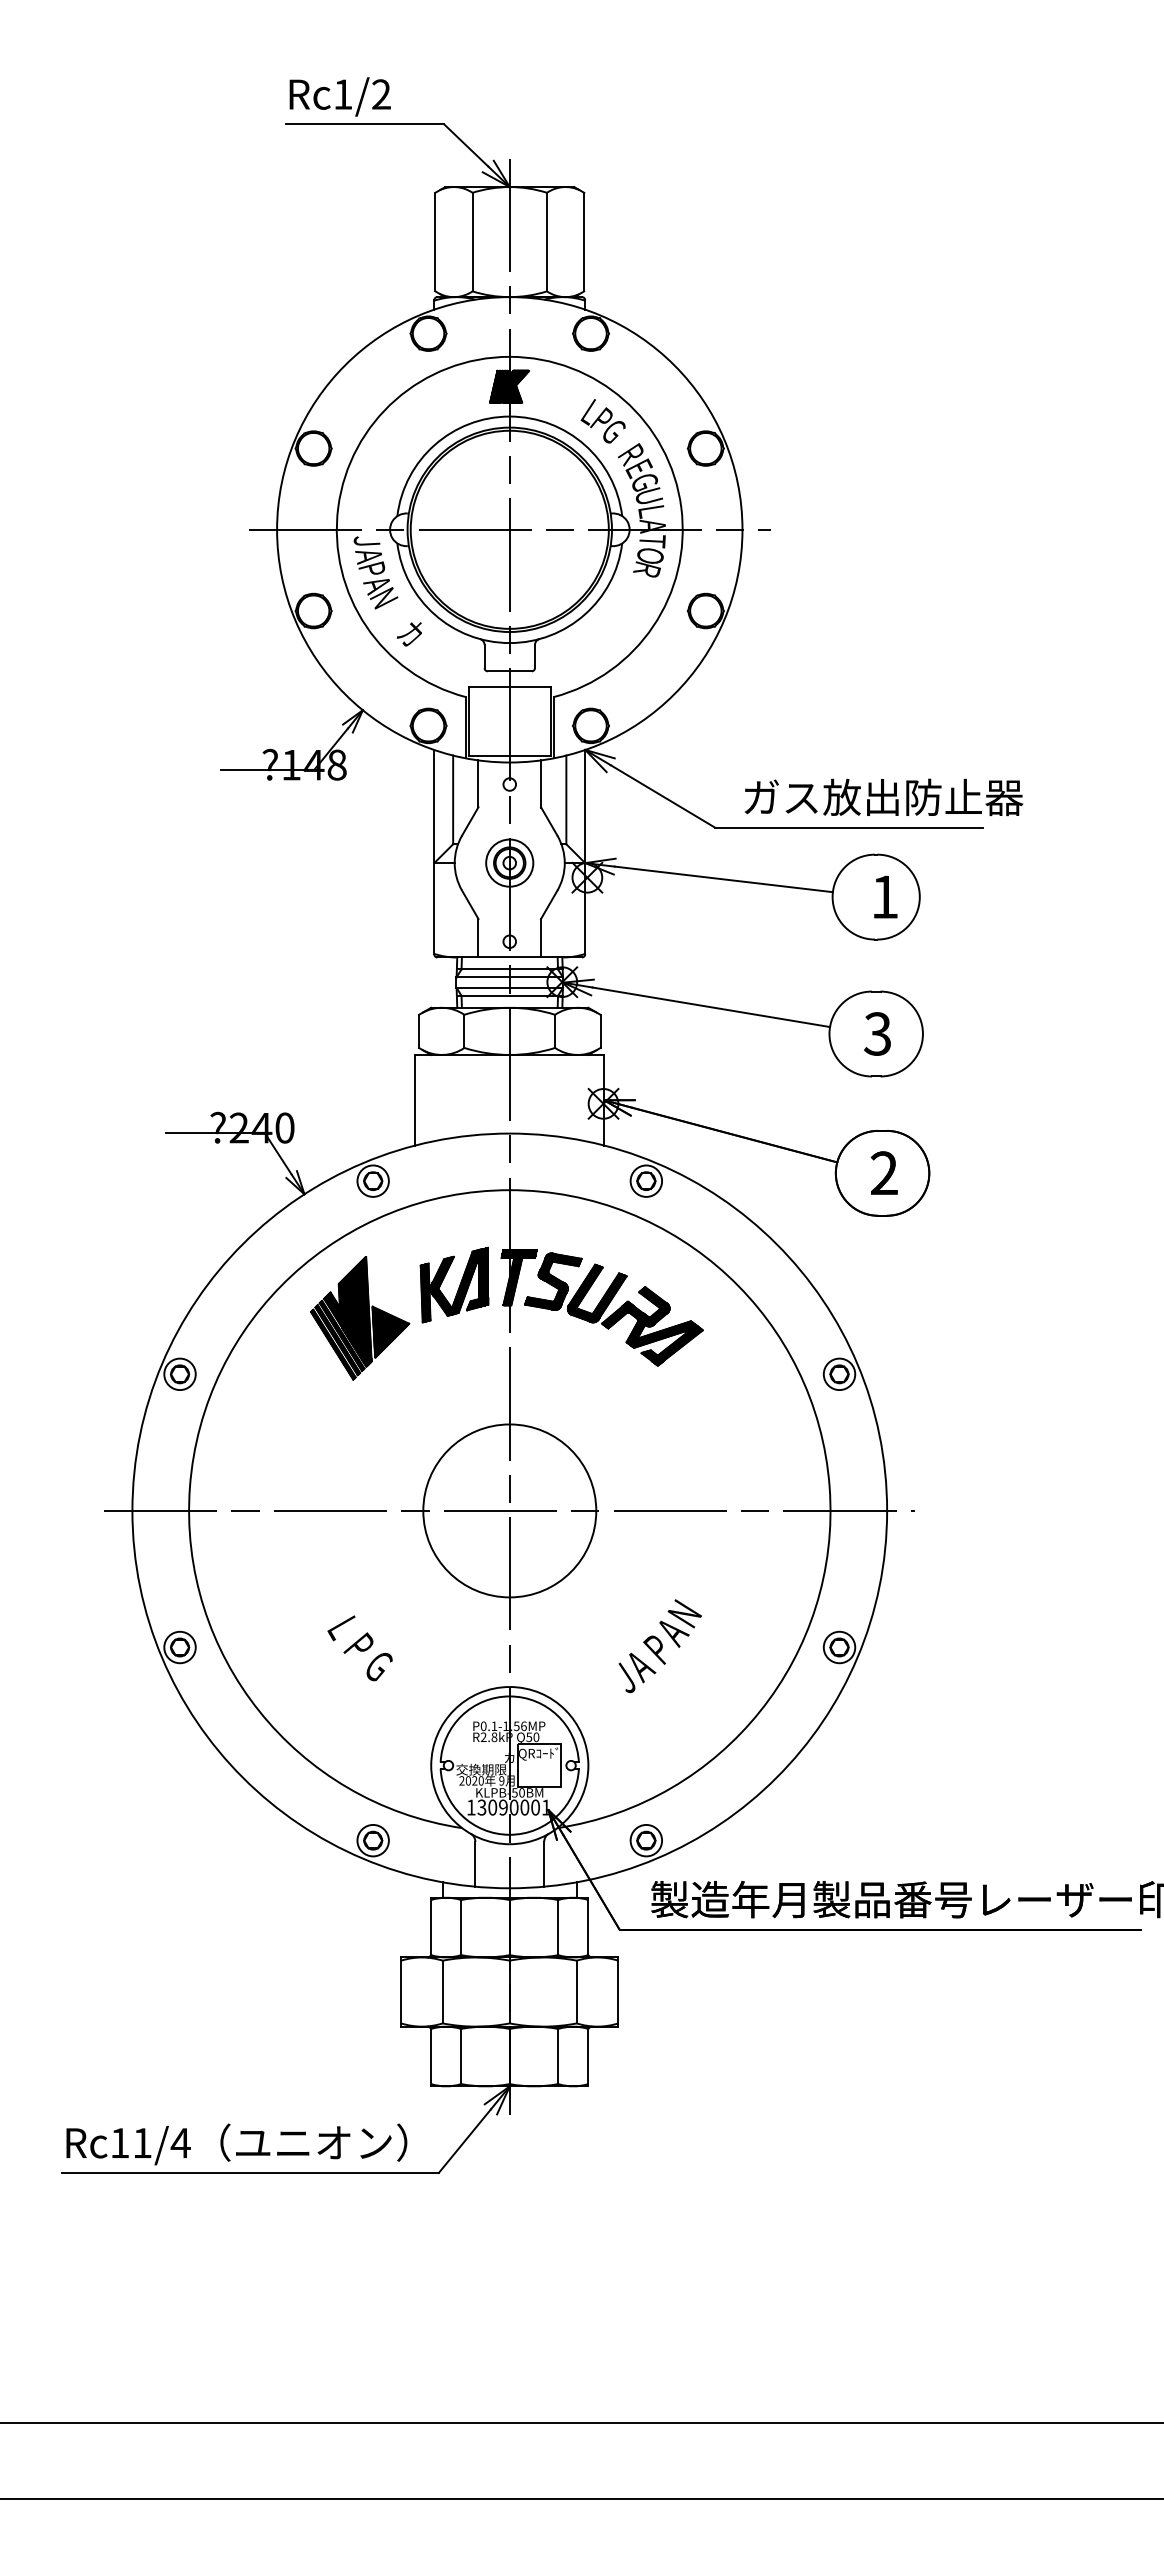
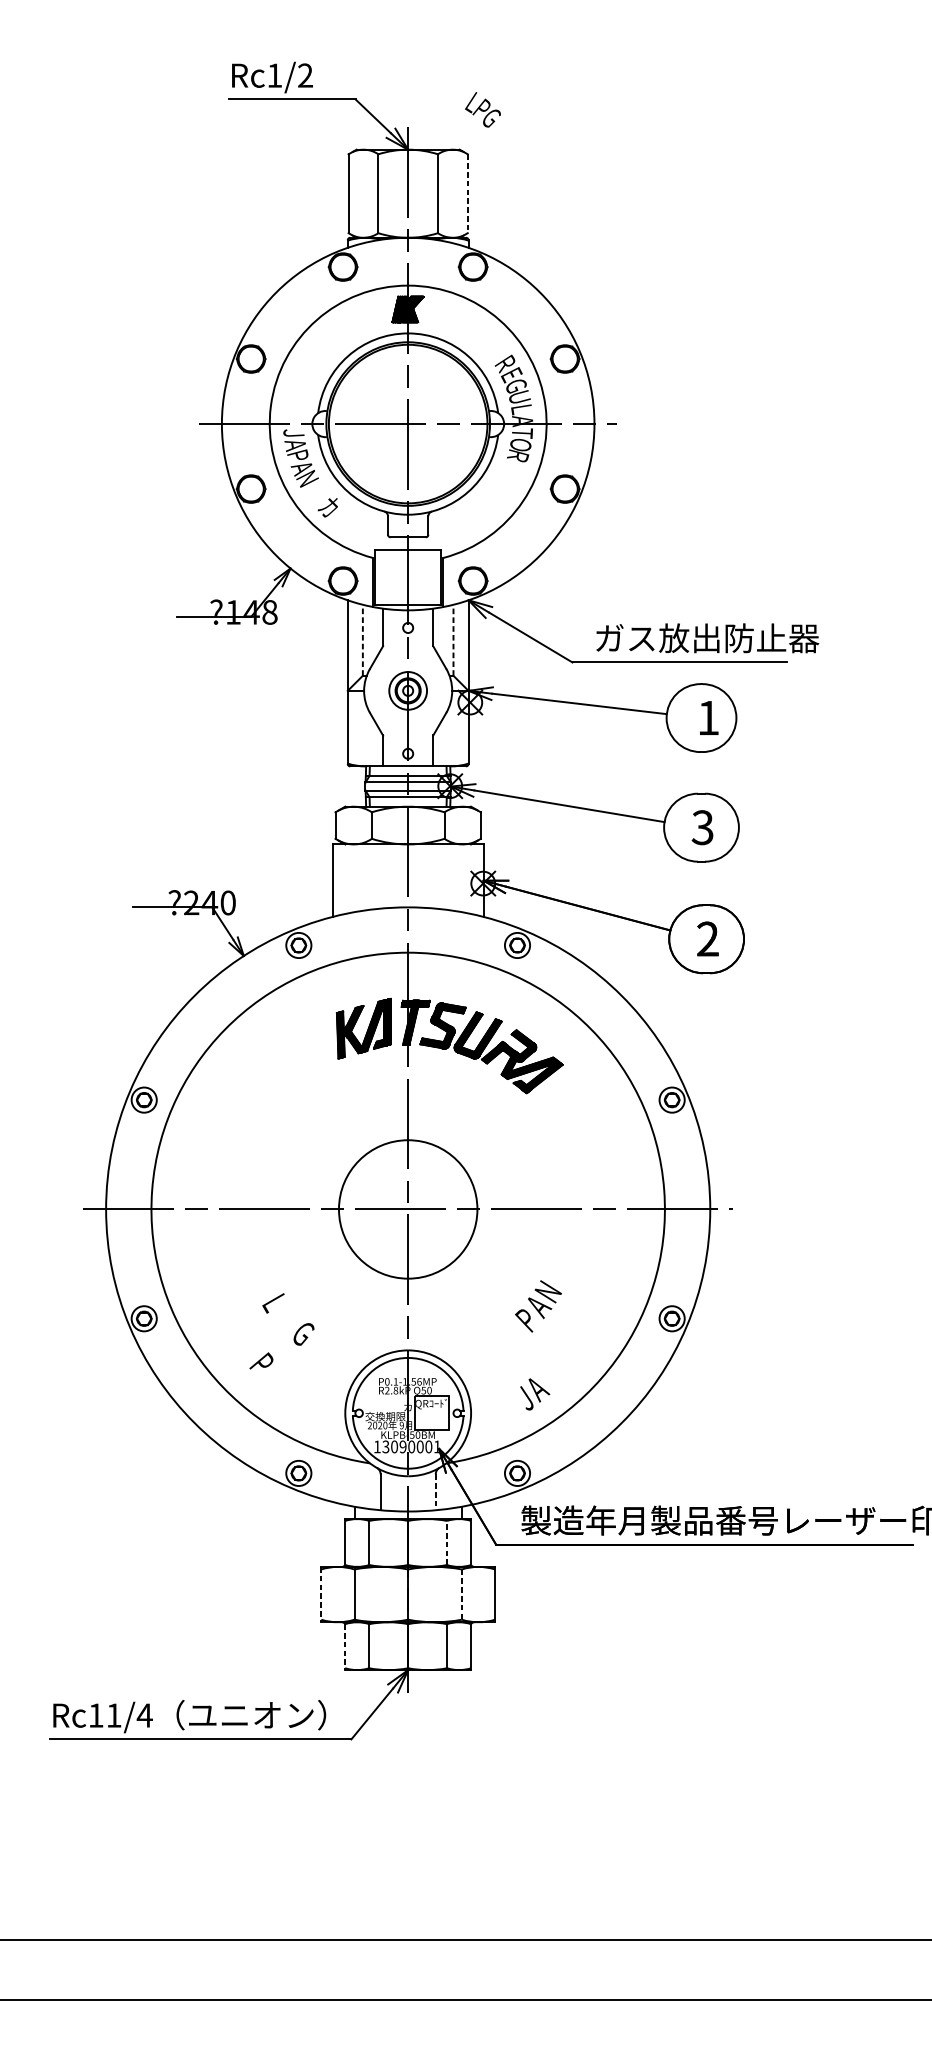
line: (584, 242) -> (468, 194), solid -> dashed
text: (602, 421) -> (482, 110), moved
line: (453, 799) -> (363, 639), solid -> dashed
line: (566, 799) -> (453, 639), solid -> dashed
part: (360, 1318) -> (288, 1055), removed
text: (358, 1642) -> (261, 1360), moved
text: (637, 1672) -> (535, 1394), moved
line: (544, 1864) -> (435, 1492), solid -> dashed
line: (558, 1927) -> (447, 1542), solid -> dashed
line: (401, 1992) -> (321, 1594), solid -> dashed
line: (576, 1992) -> (461, 1594), solid -> dashed
line: (431, 2057) -> (345, 1646), solid -> dashed

